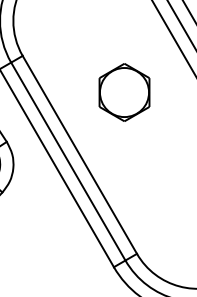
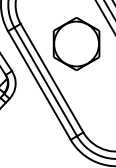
part: (124, 91) -> (76, 43), size x1.67

